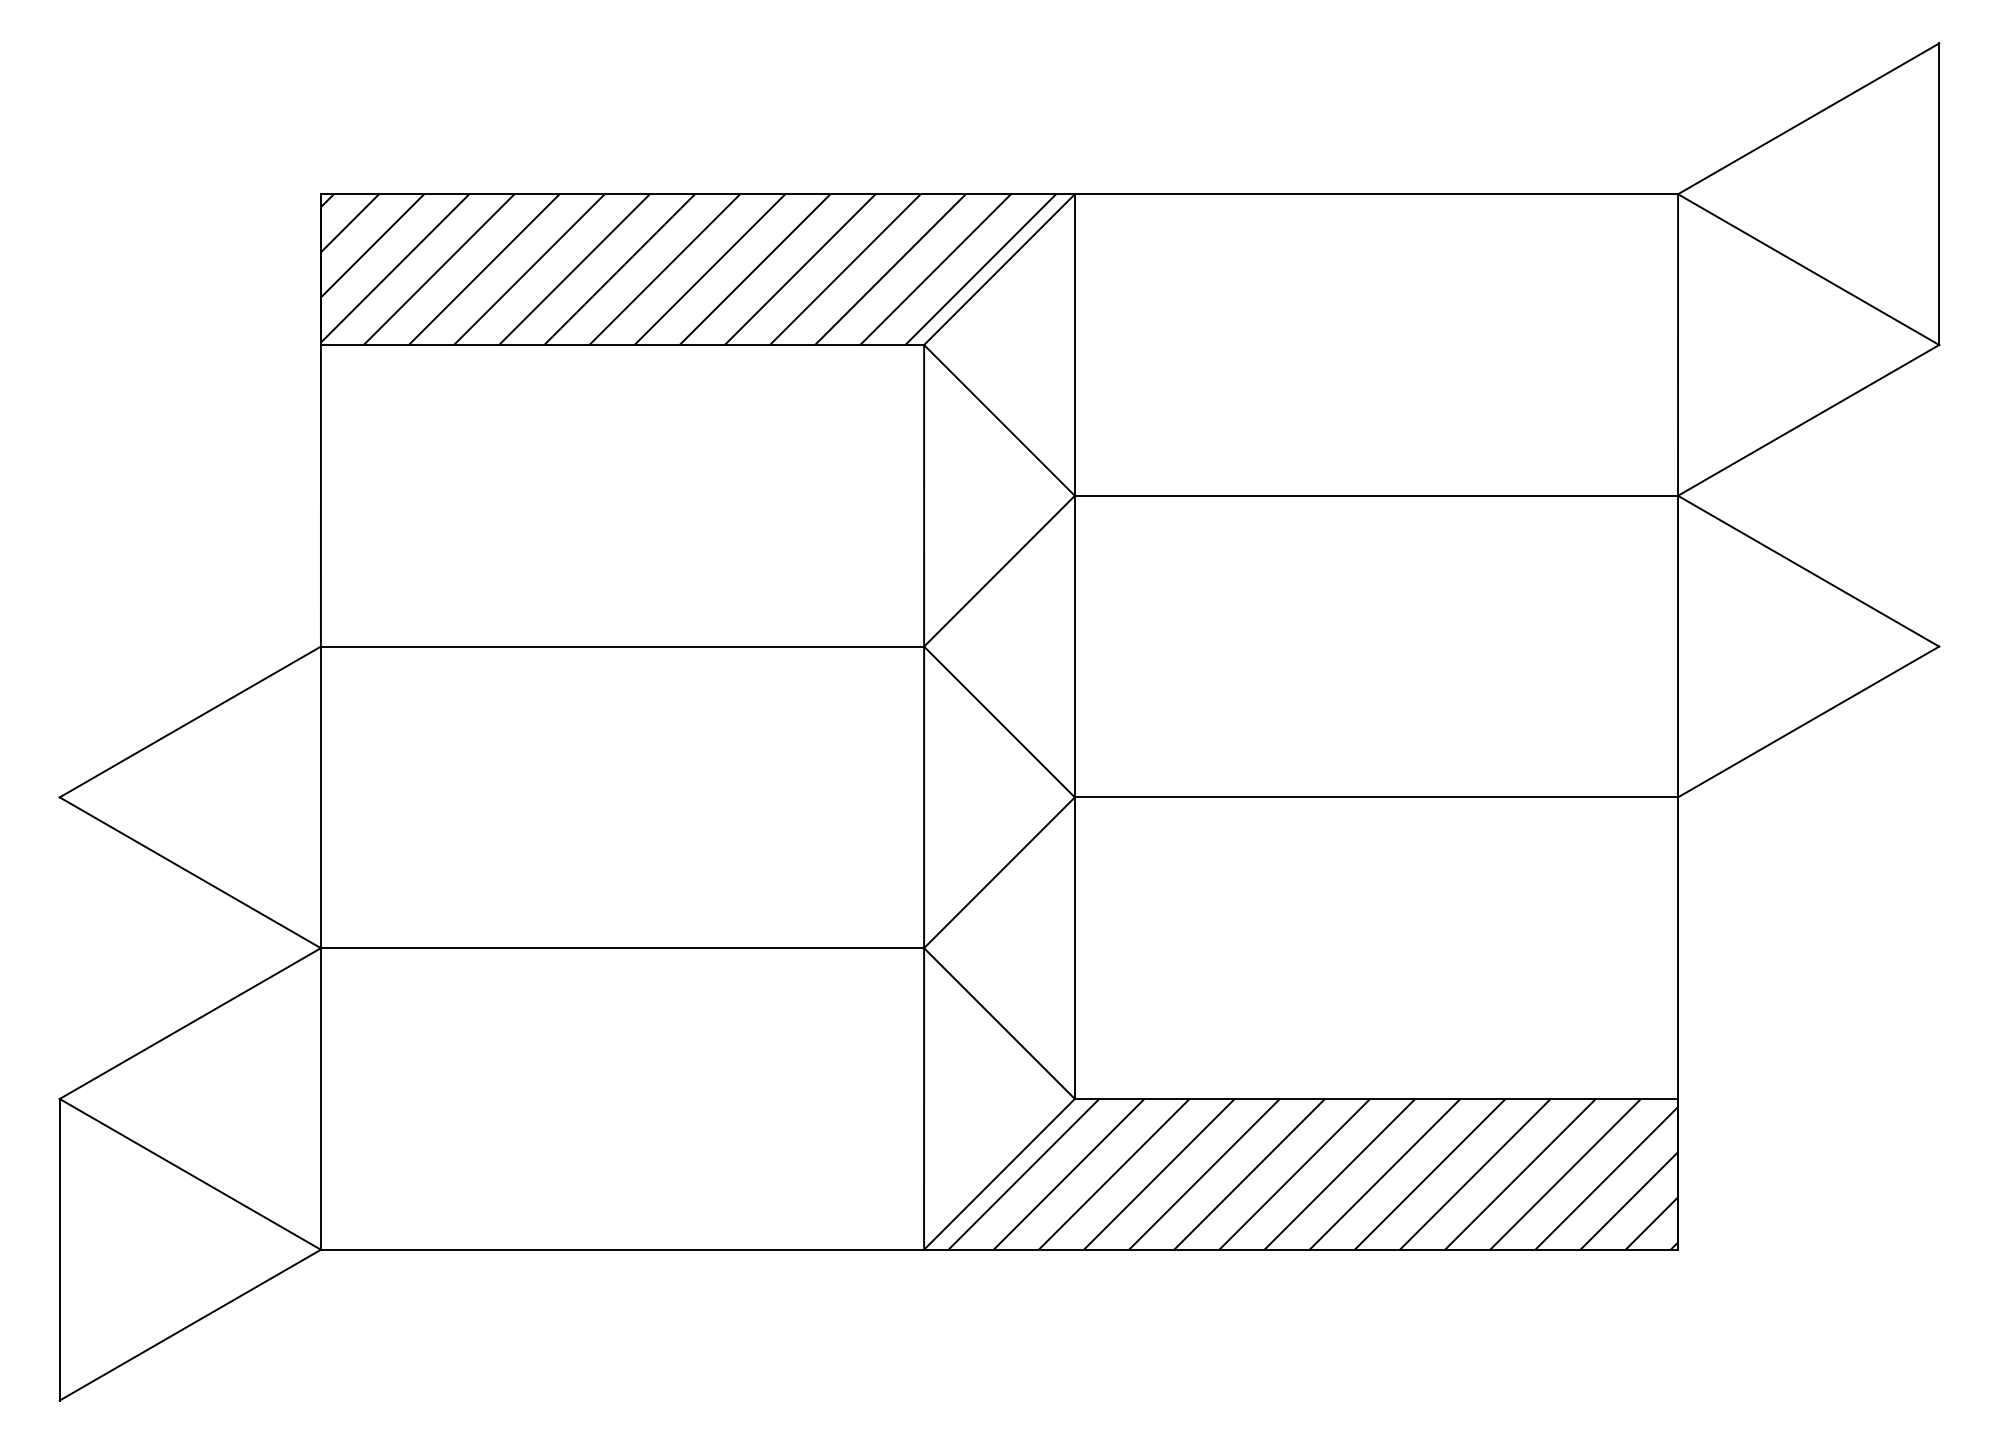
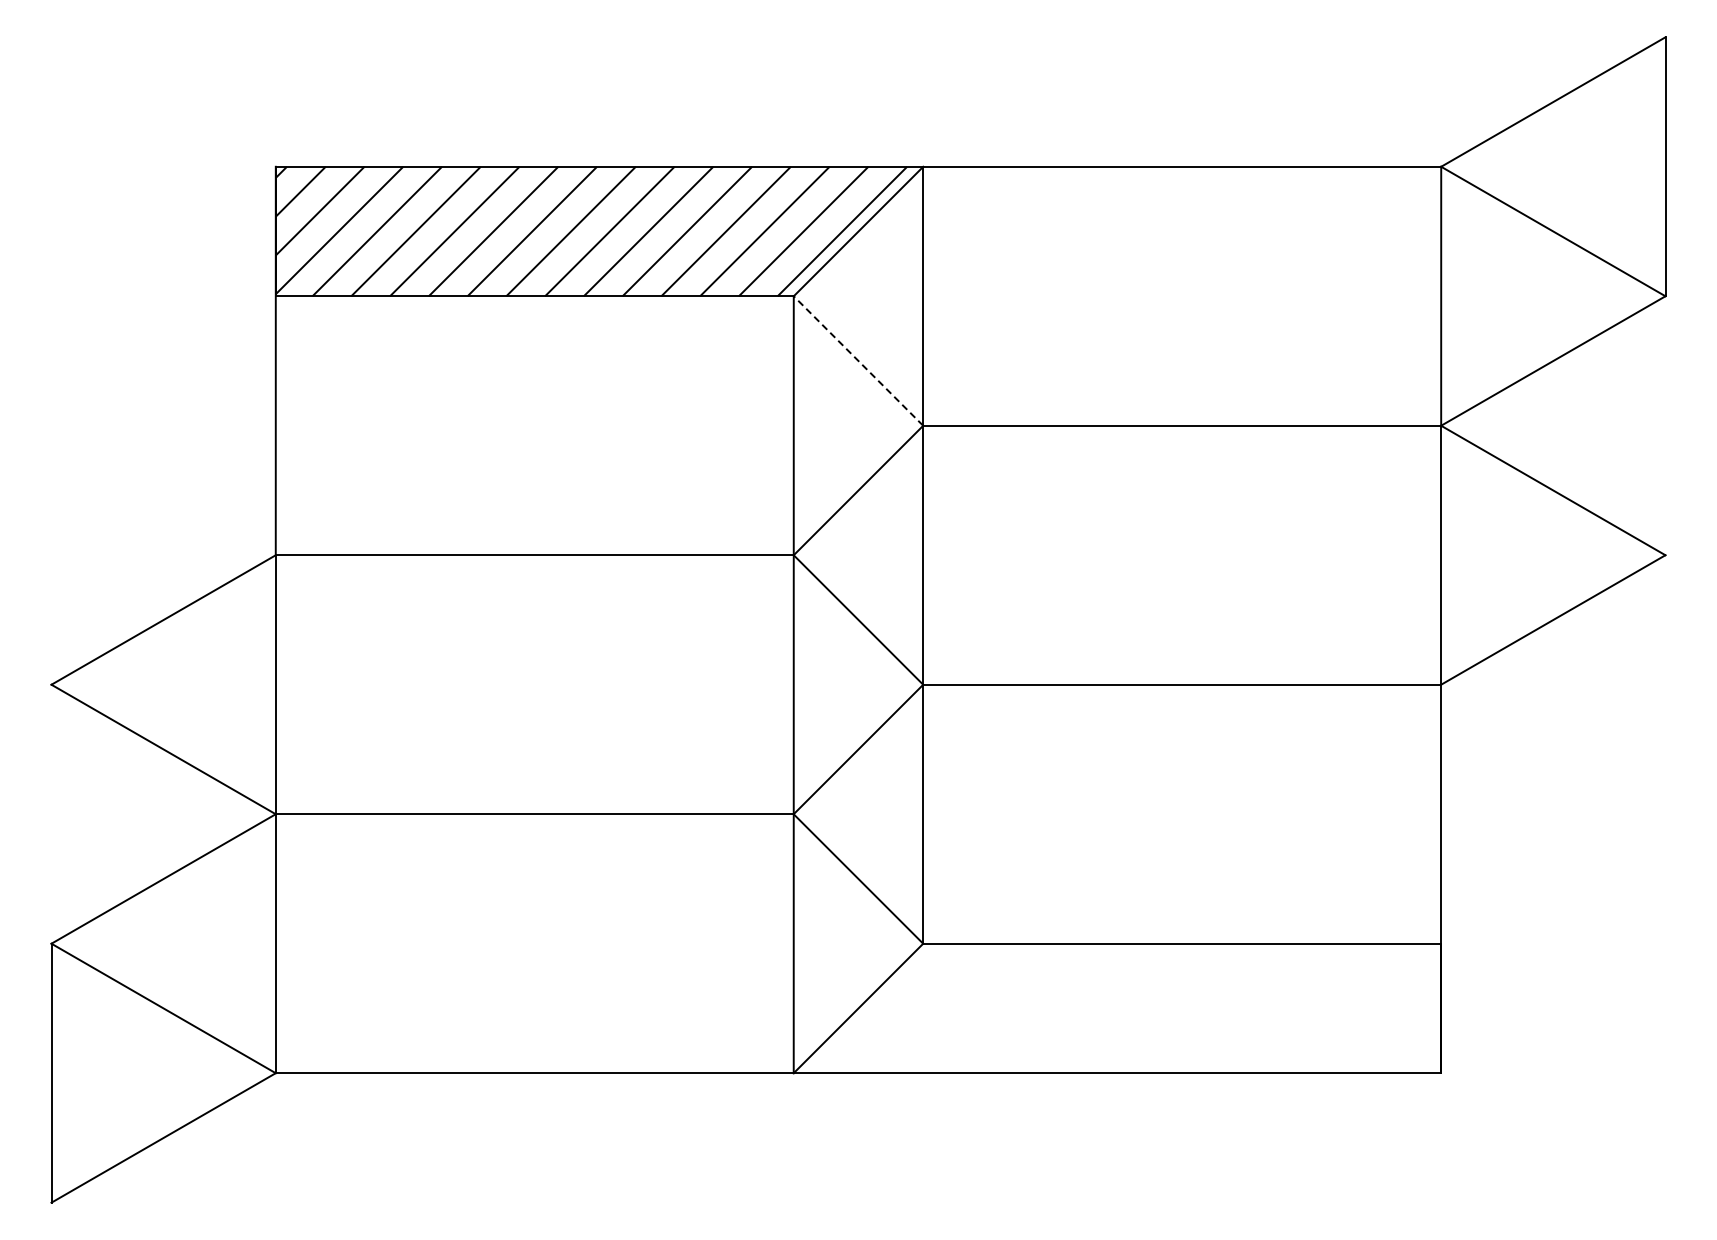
line: (999, 420) -> (858, 361), solid -> dashed
hatch: (1312, 1174) -> (1127, 1008), removed

